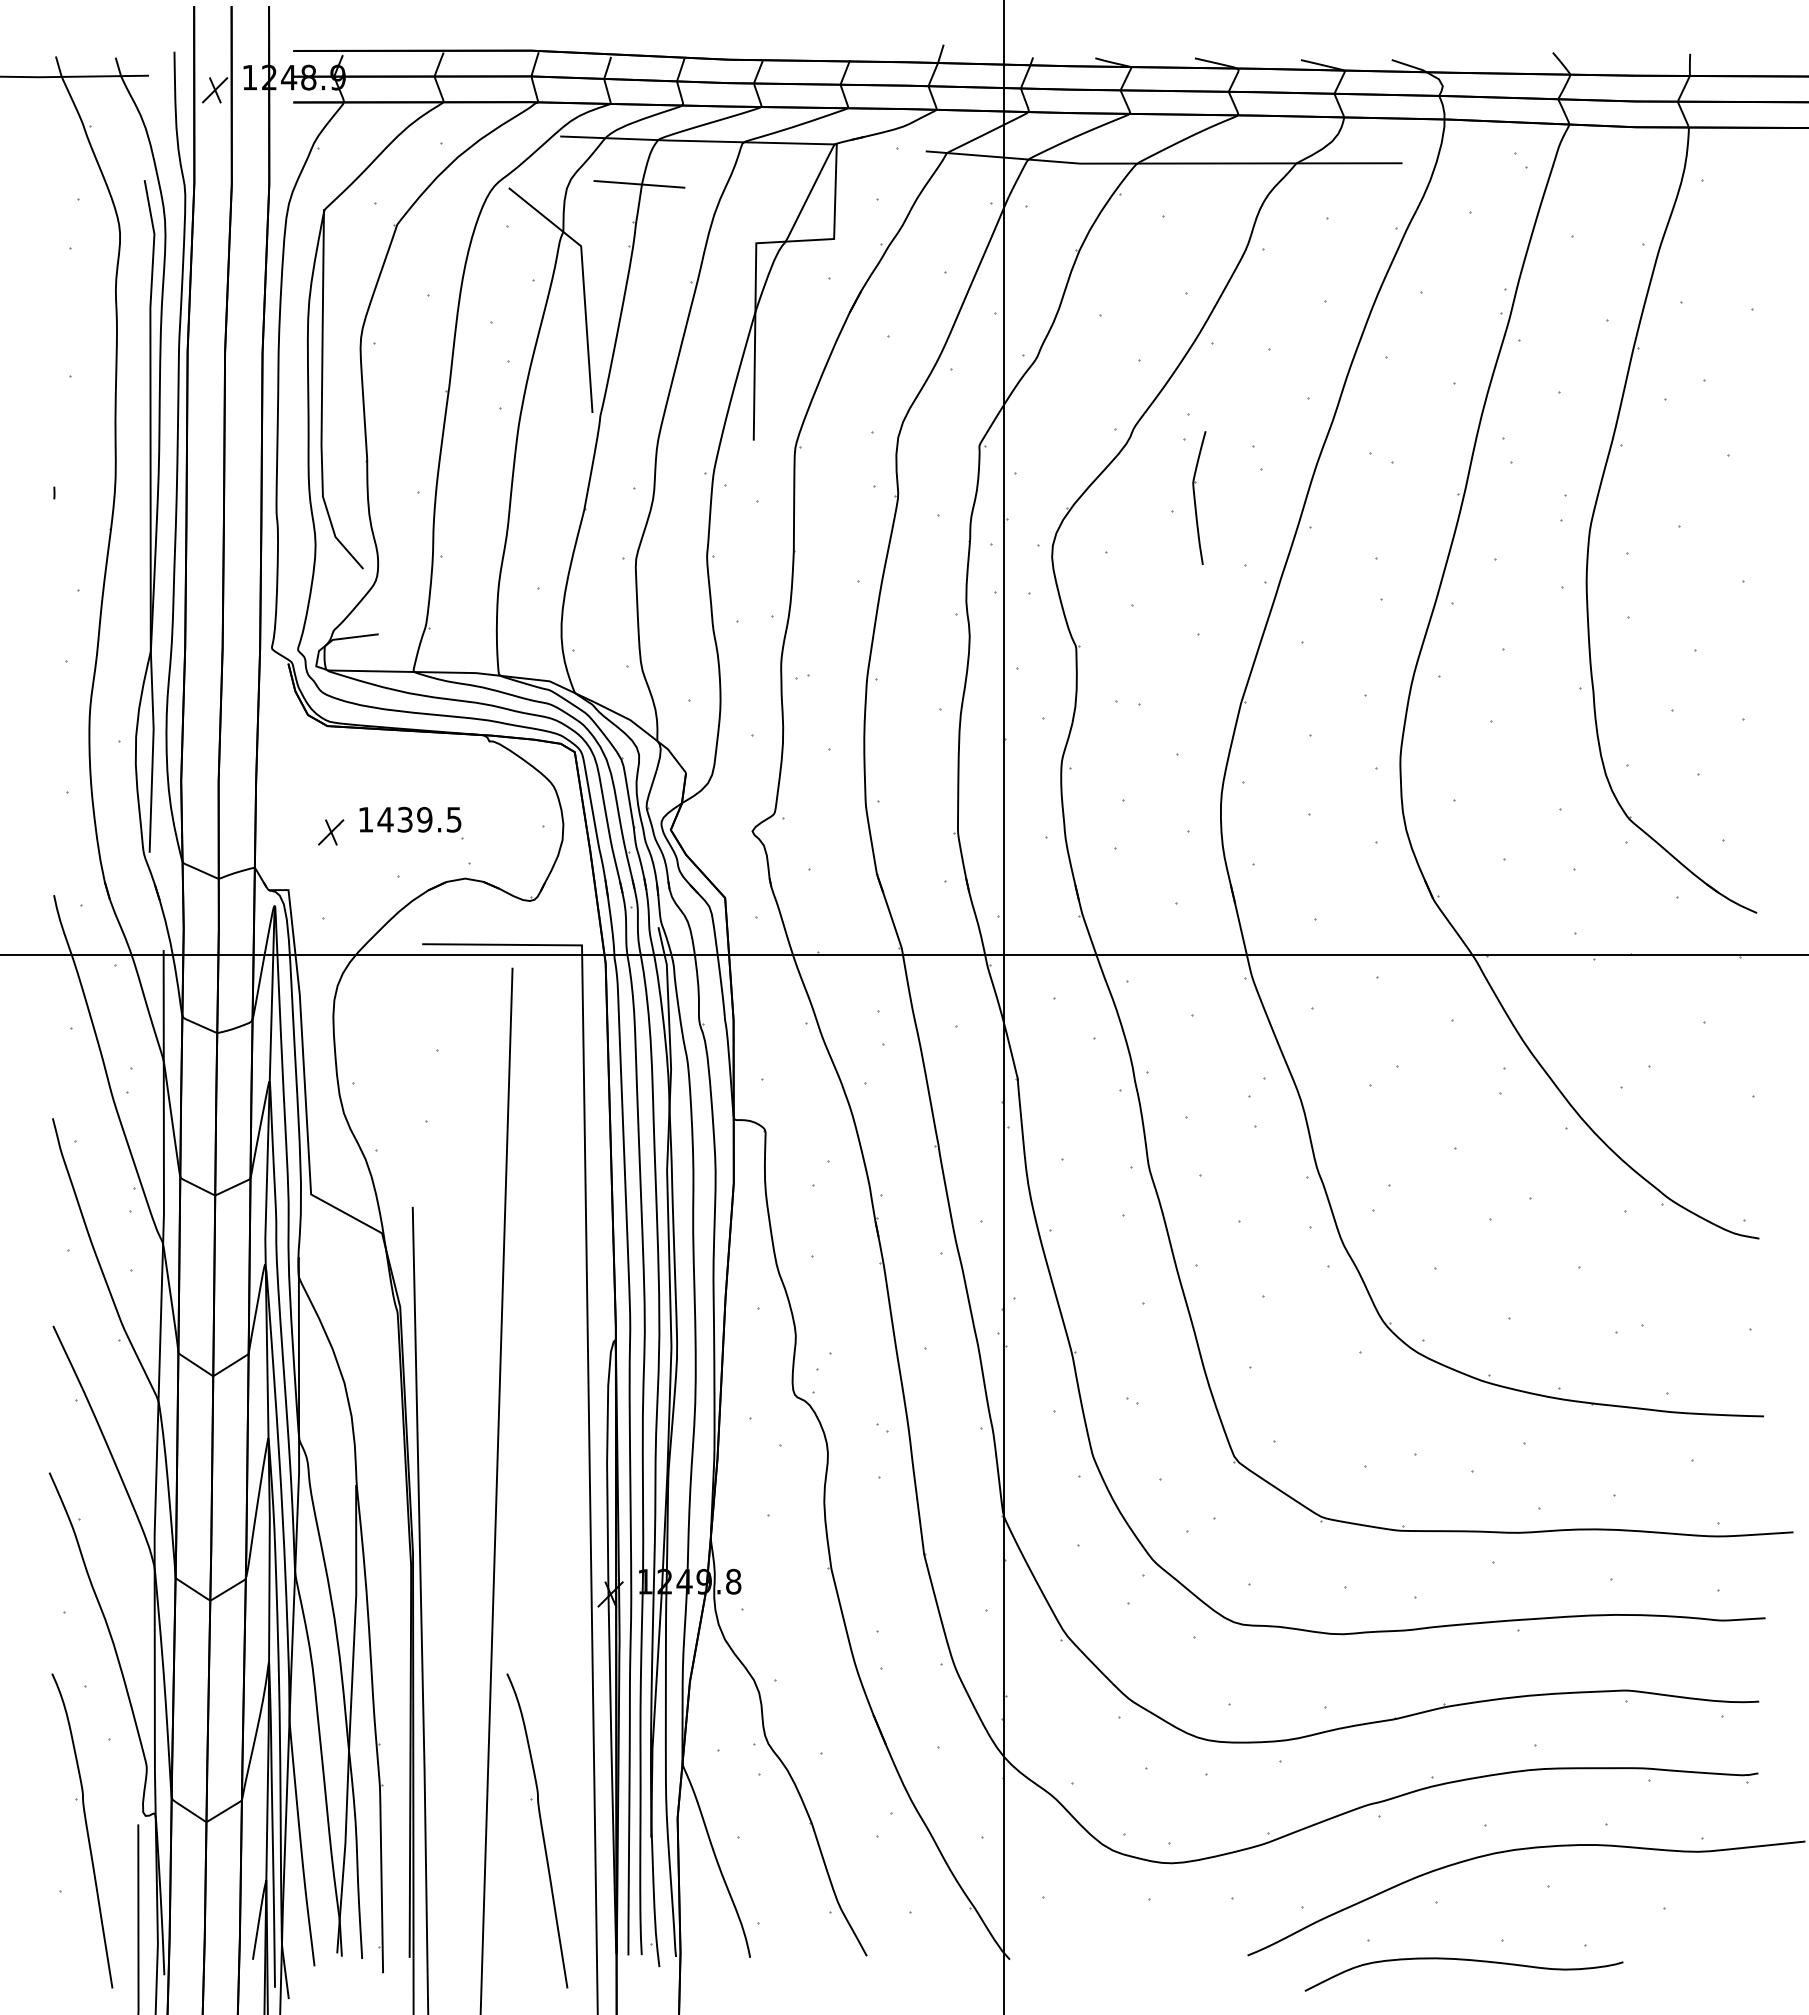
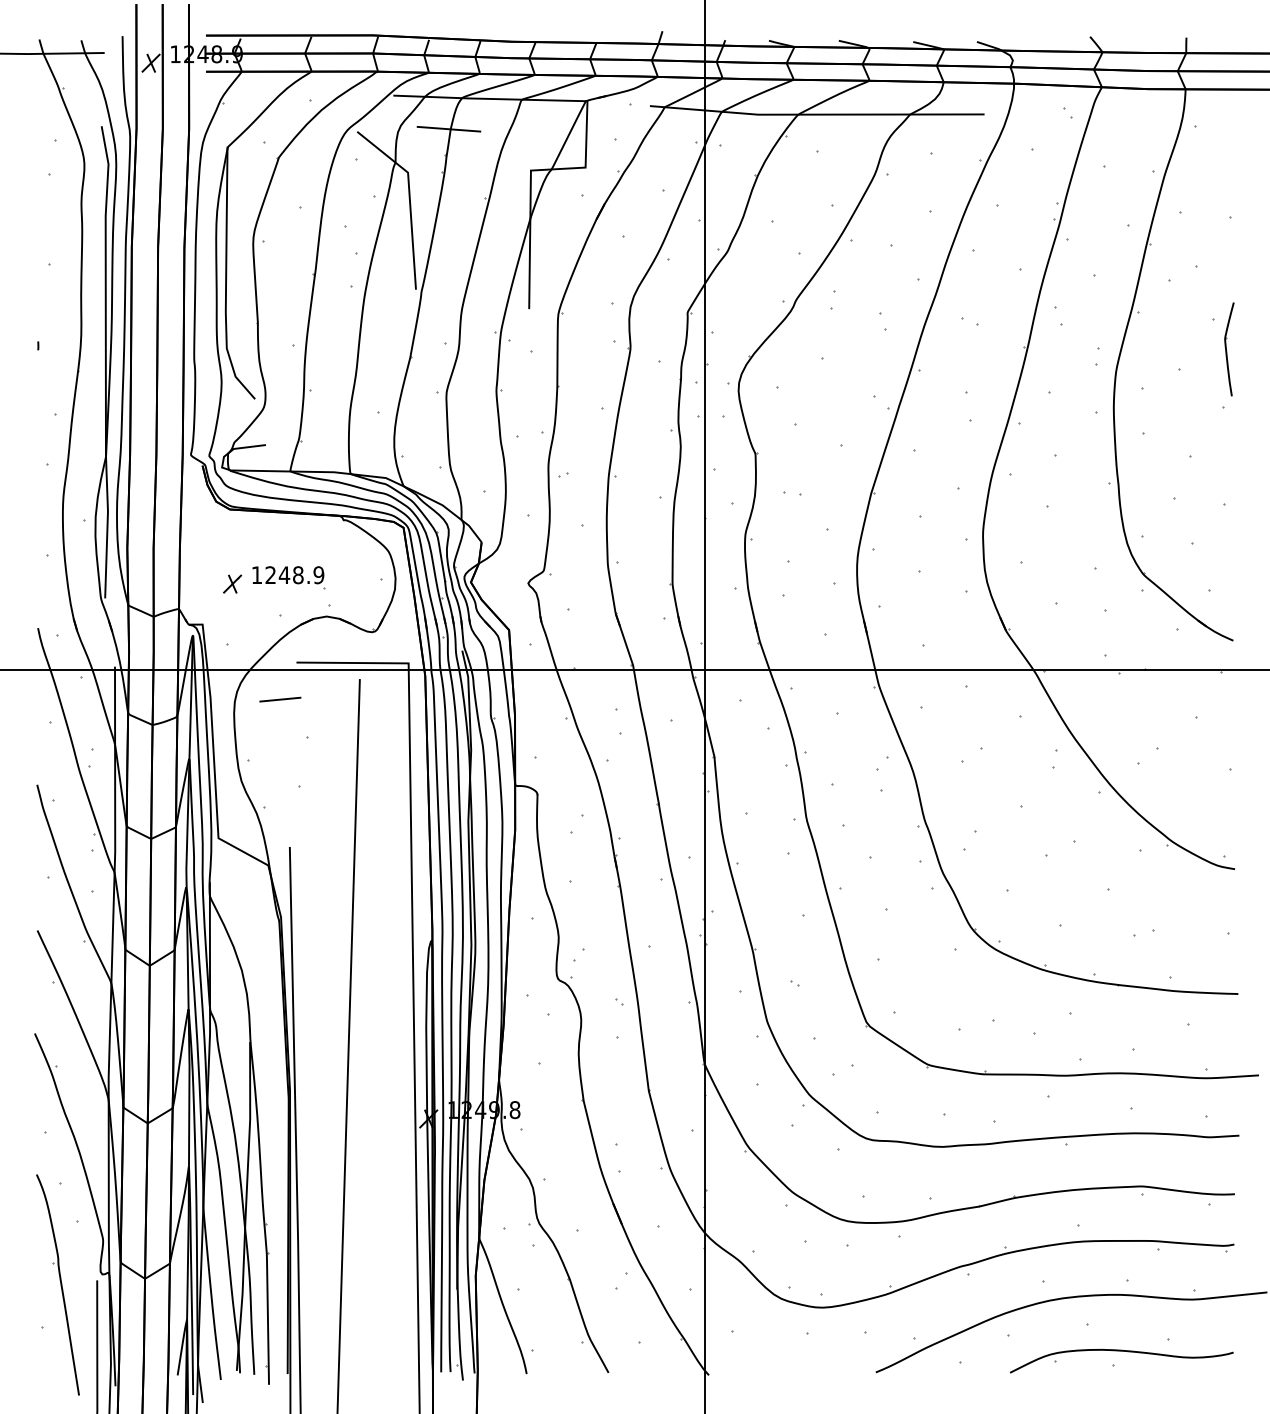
part: (1199, 497) -> (1229, 349), moved
text: (419, 819) -> (294, 575), 1439.5 -> 1248.9
line: (399, 996) -> (280, 699), added
part: (537, 1830) -> (377, 1284), removed
curve: (1463, 1960) -> (1121, 1351), moved

